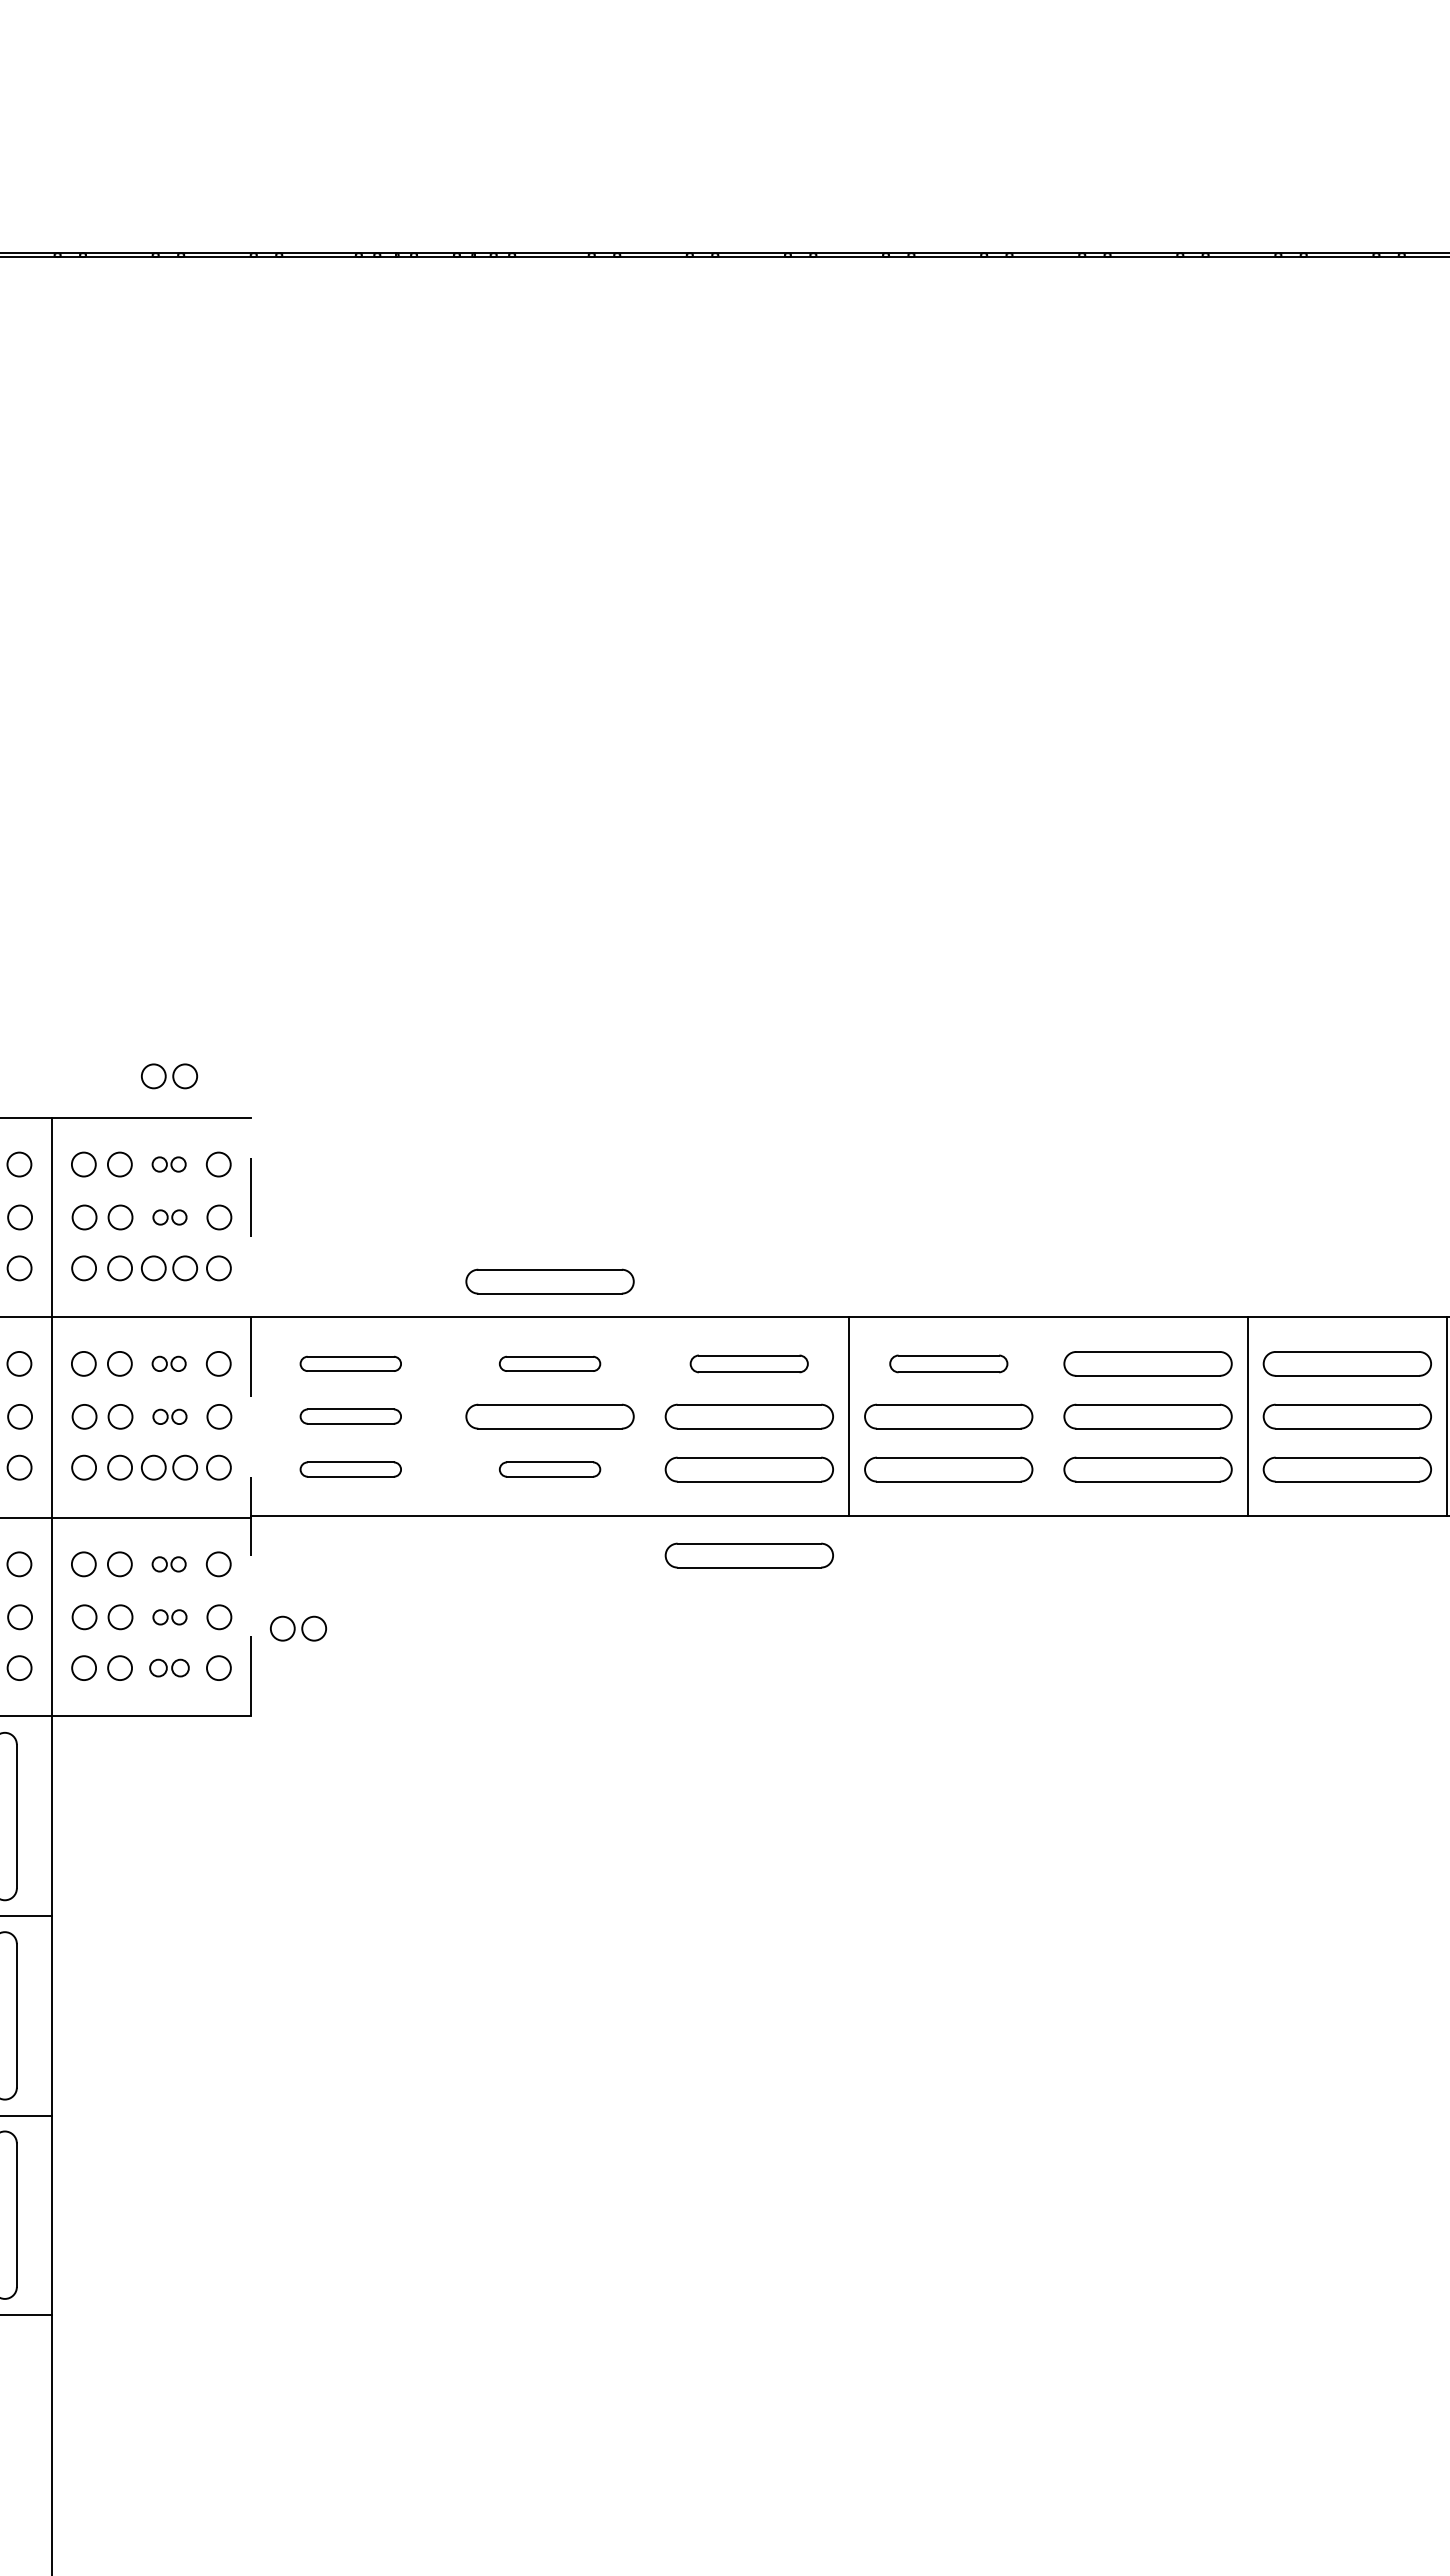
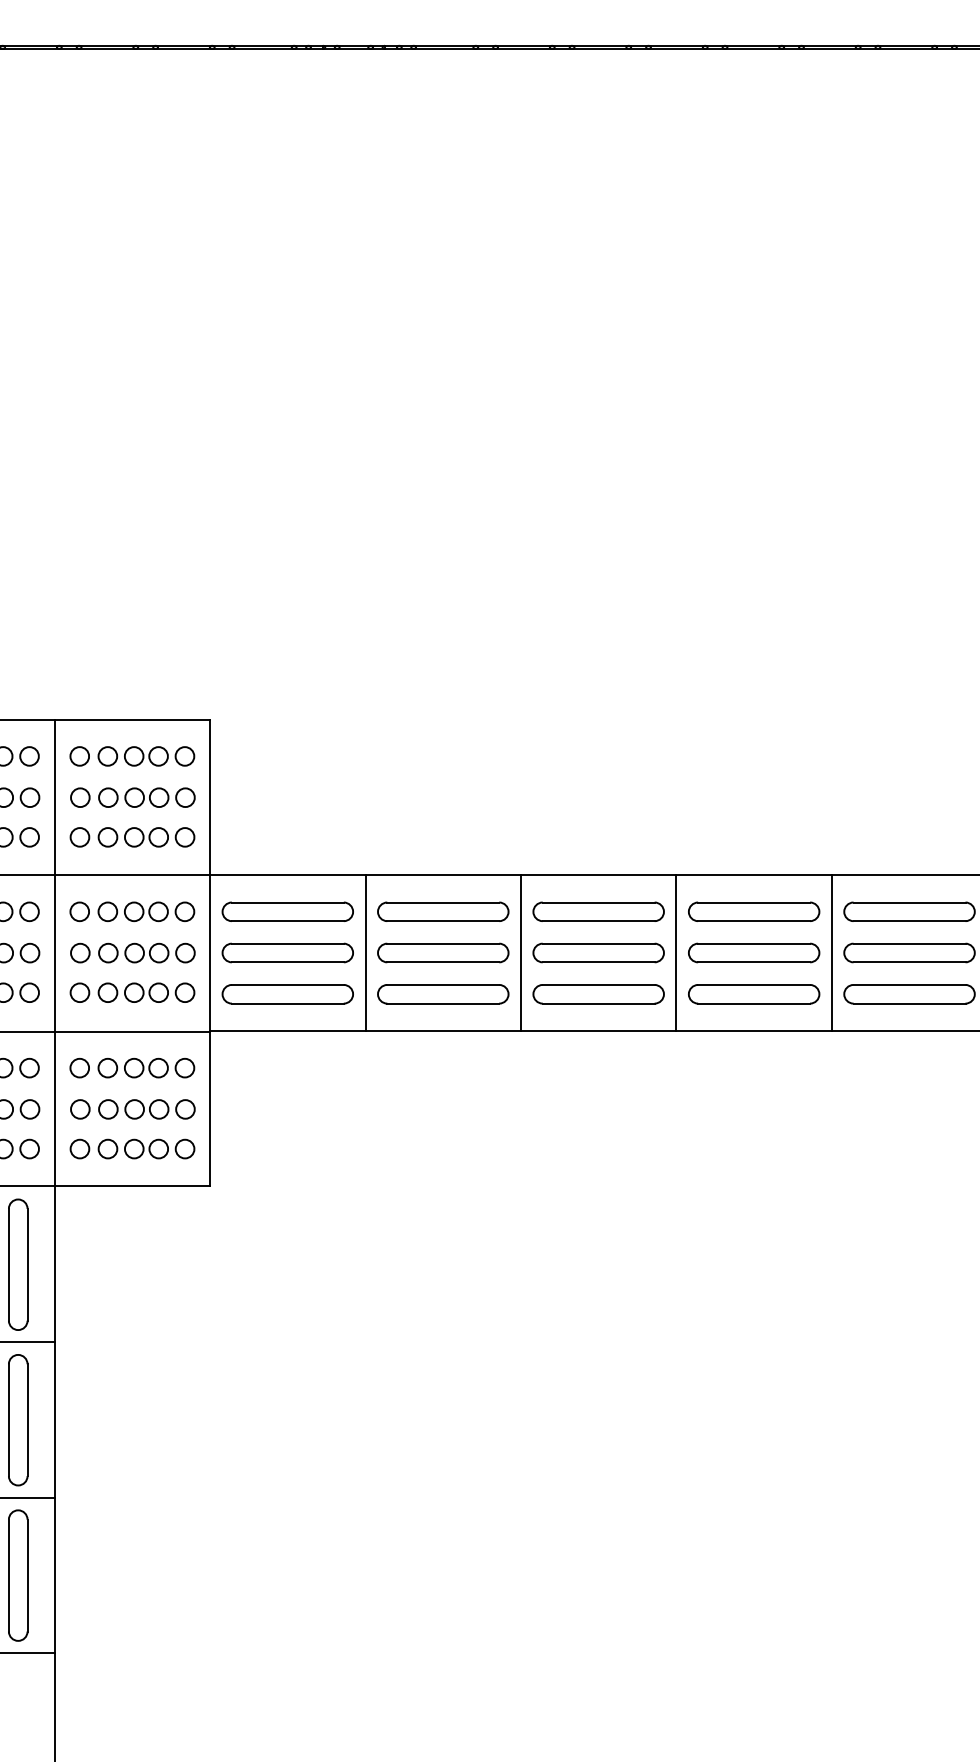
part: (169, 1076) -> (146, 687), removed
part: (168, 1164) -> (145, 756), size x1.67
part: (169, 1217) -> (146, 797), size x1.67
part: (549, 1281) -> (442, 847), removed
part: (168, 1363) -> (145, 911), size x1.67
part: (350, 1363) -> (287, 911), size x1.67
part: (549, 1363) -> (442, 911), size x1.67
part: (748, 1363) -> (597, 911), size x1.43
part: (948, 1363) -> (753, 911), size x1.43
part: (169, 1416) -> (146, 952), size x1.67
line: (251, 1416) -> (210, 952), dashed -> solid
part: (350, 1416) -> (287, 952), size x1.67
line: (450, 1416) -> (365, 952), added
line: (649, 1416) -> (520, 952), added
line: (1048, 1416) -> (831, 952), added
part: (350, 1469) -> (287, 994), size x1.67
part: (549, 1469) -> (442, 994), size x1.67
part: (748, 1555) -> (597, 1061), removed
part: (168, 1564) -> (145, 1068), size x1.67
part: (169, 1617) -> (146, 1109), size x1.67
part: (298, 1628) -> (247, 1118), removed
part: (169, 1667) -> (146, 1148), size x1.43

